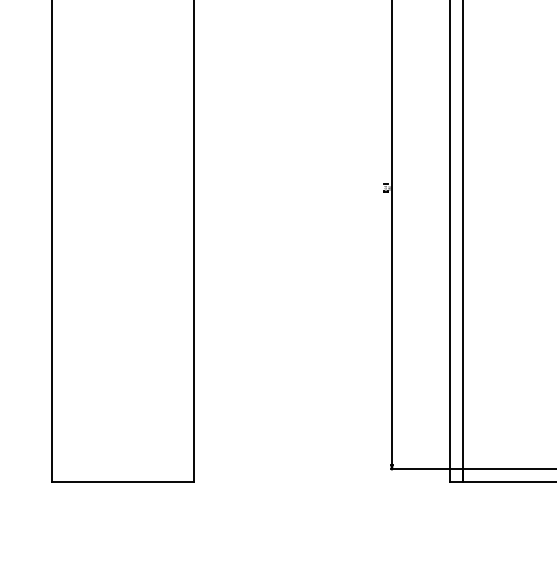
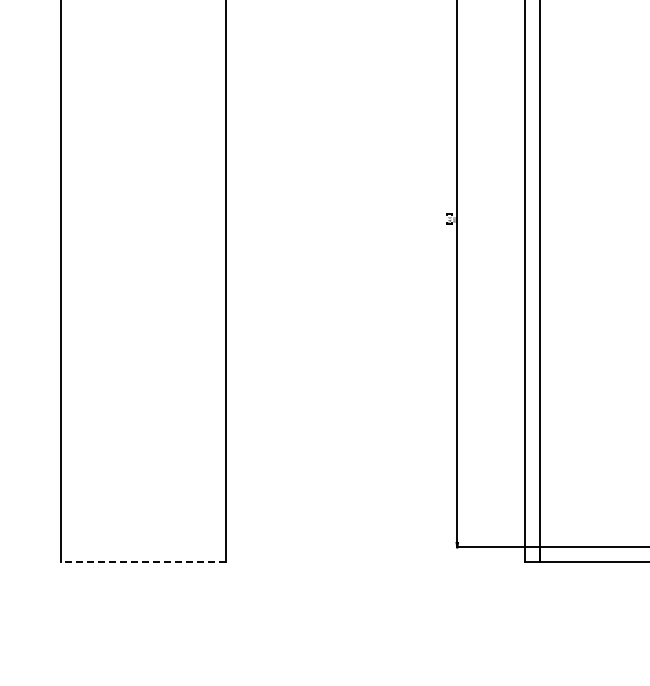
line: (122, 482) -> (143, 562), solid -> dashed

